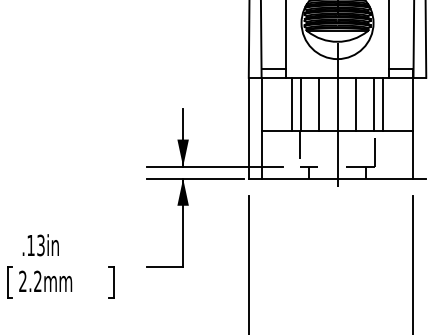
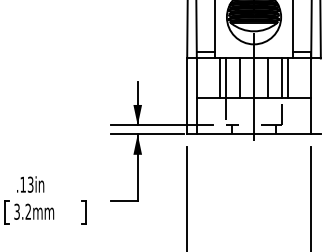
text: (22, 281) -> (16, 211), 2.2mm -> 3.2mm

